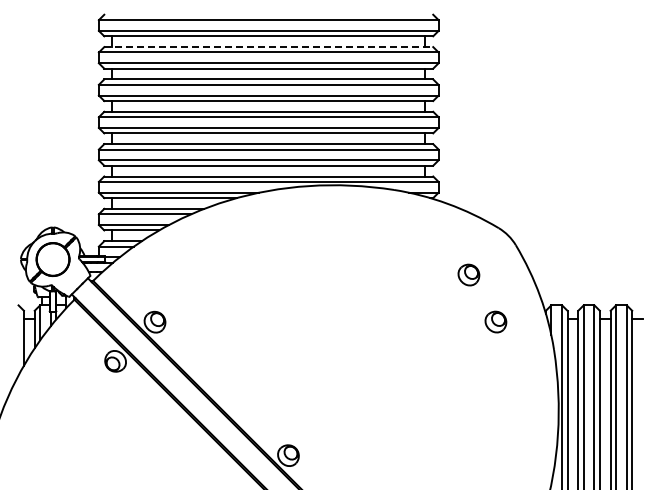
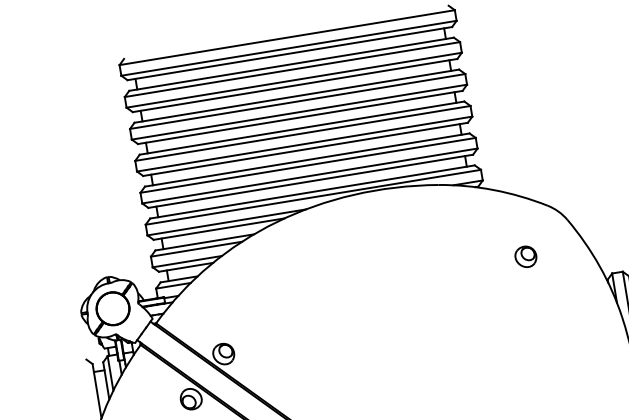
line: (269, 47) -> (292, 64), dashed -> solid
part: (495, 321) -> (559, 298), removed

